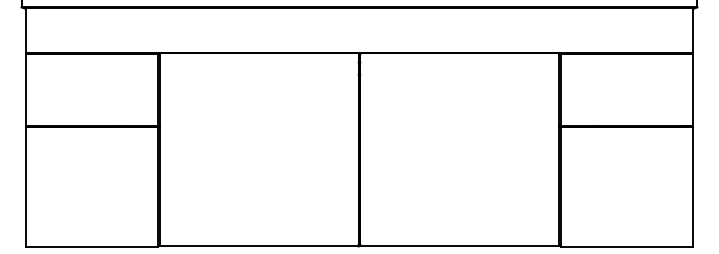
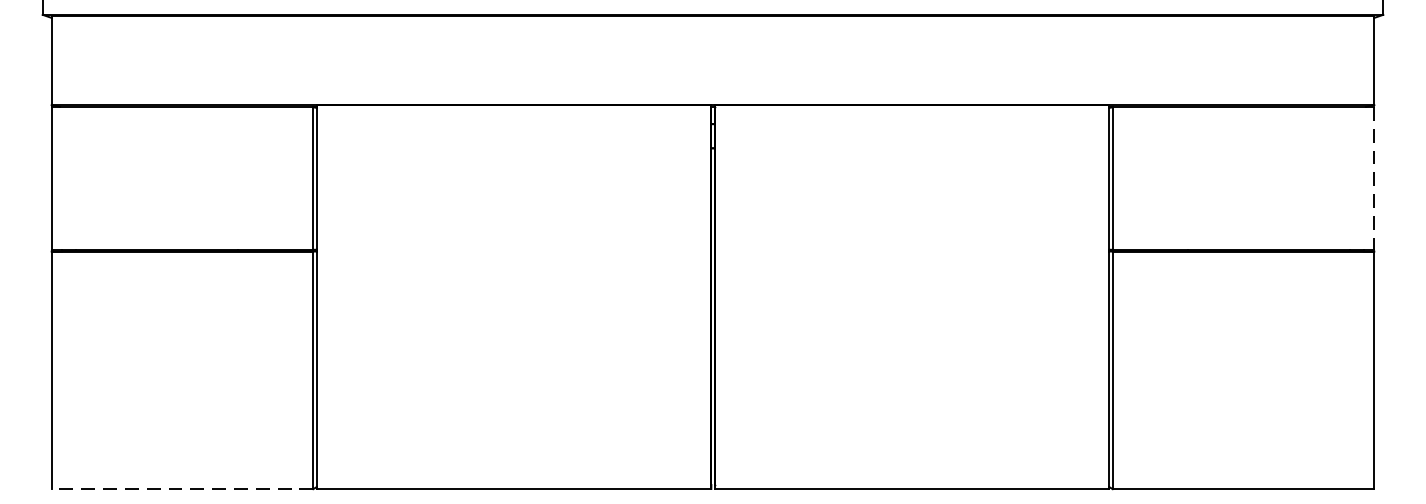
line: (692, 90) -> (1373, 179), solid -> dashed
line: (92, 246) -> (183, 489), solid -> dashed

